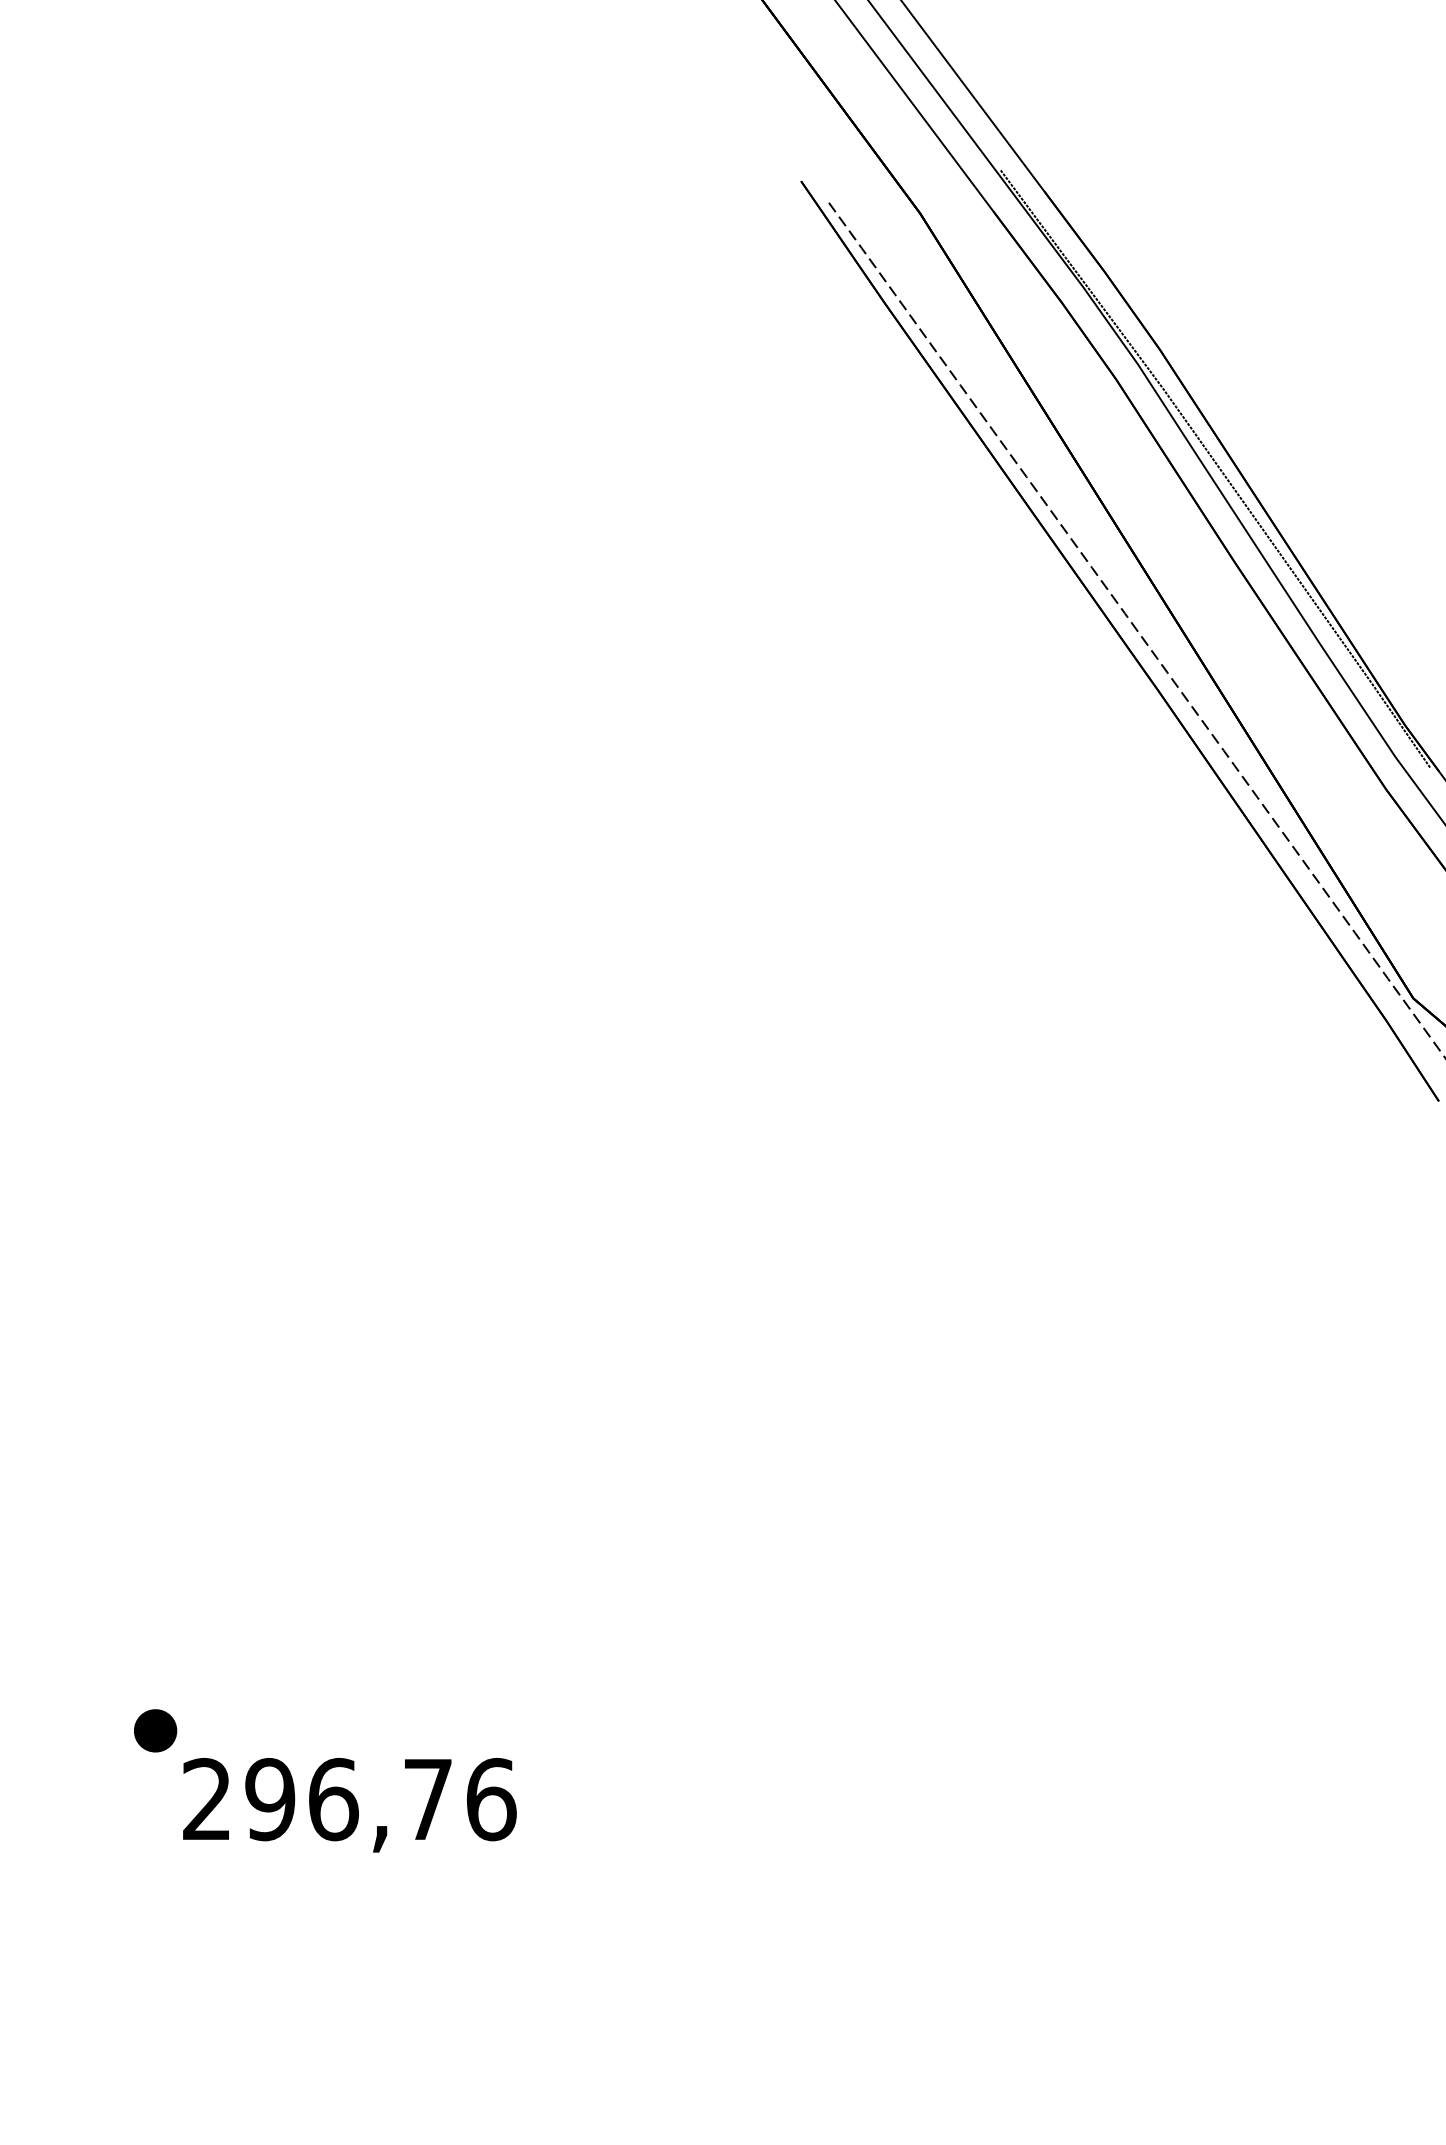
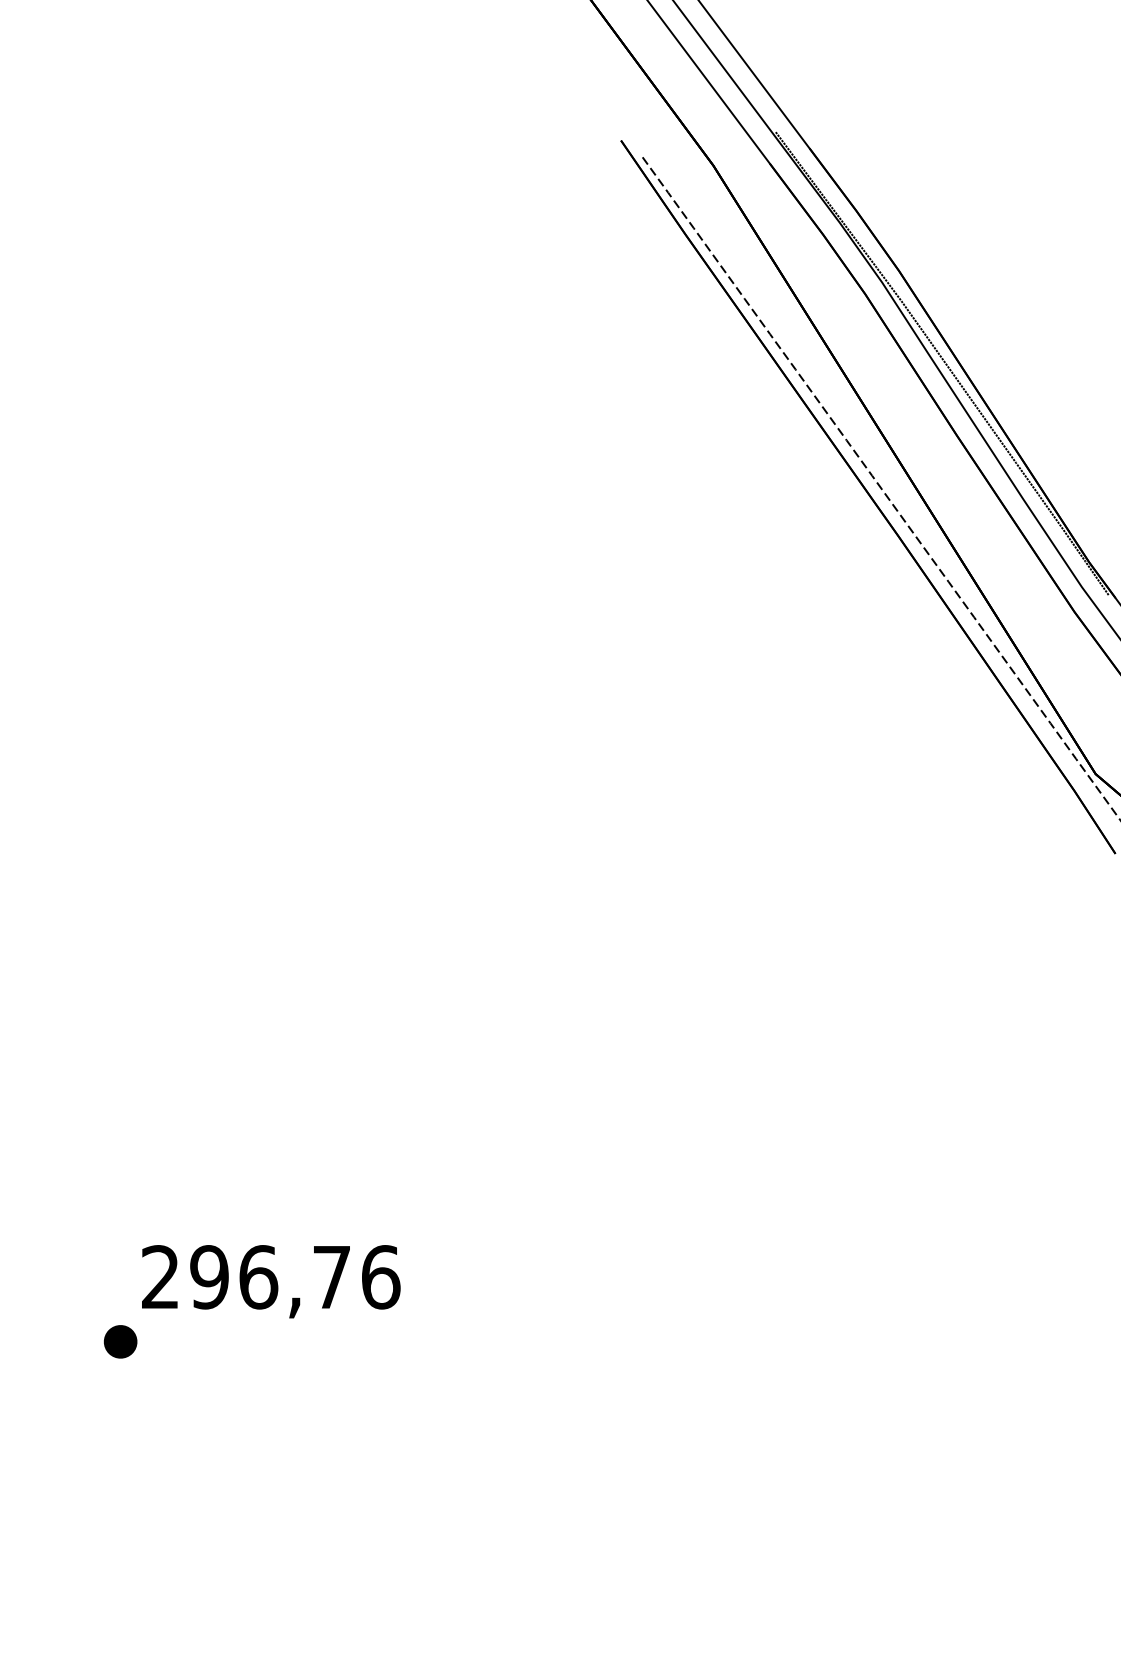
text: (349, 1805) -> (270, 1281), moved

